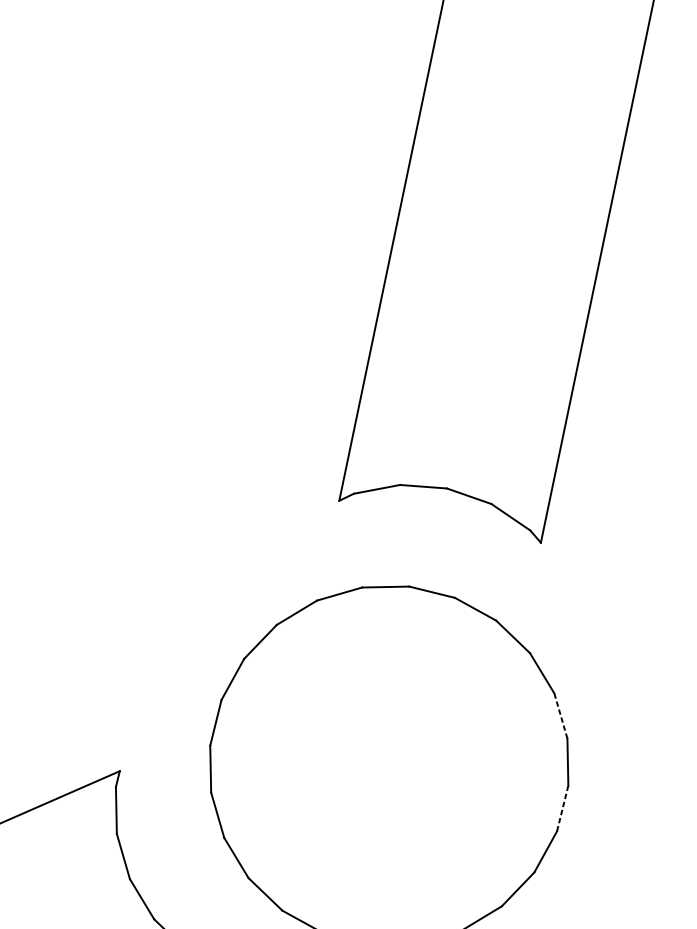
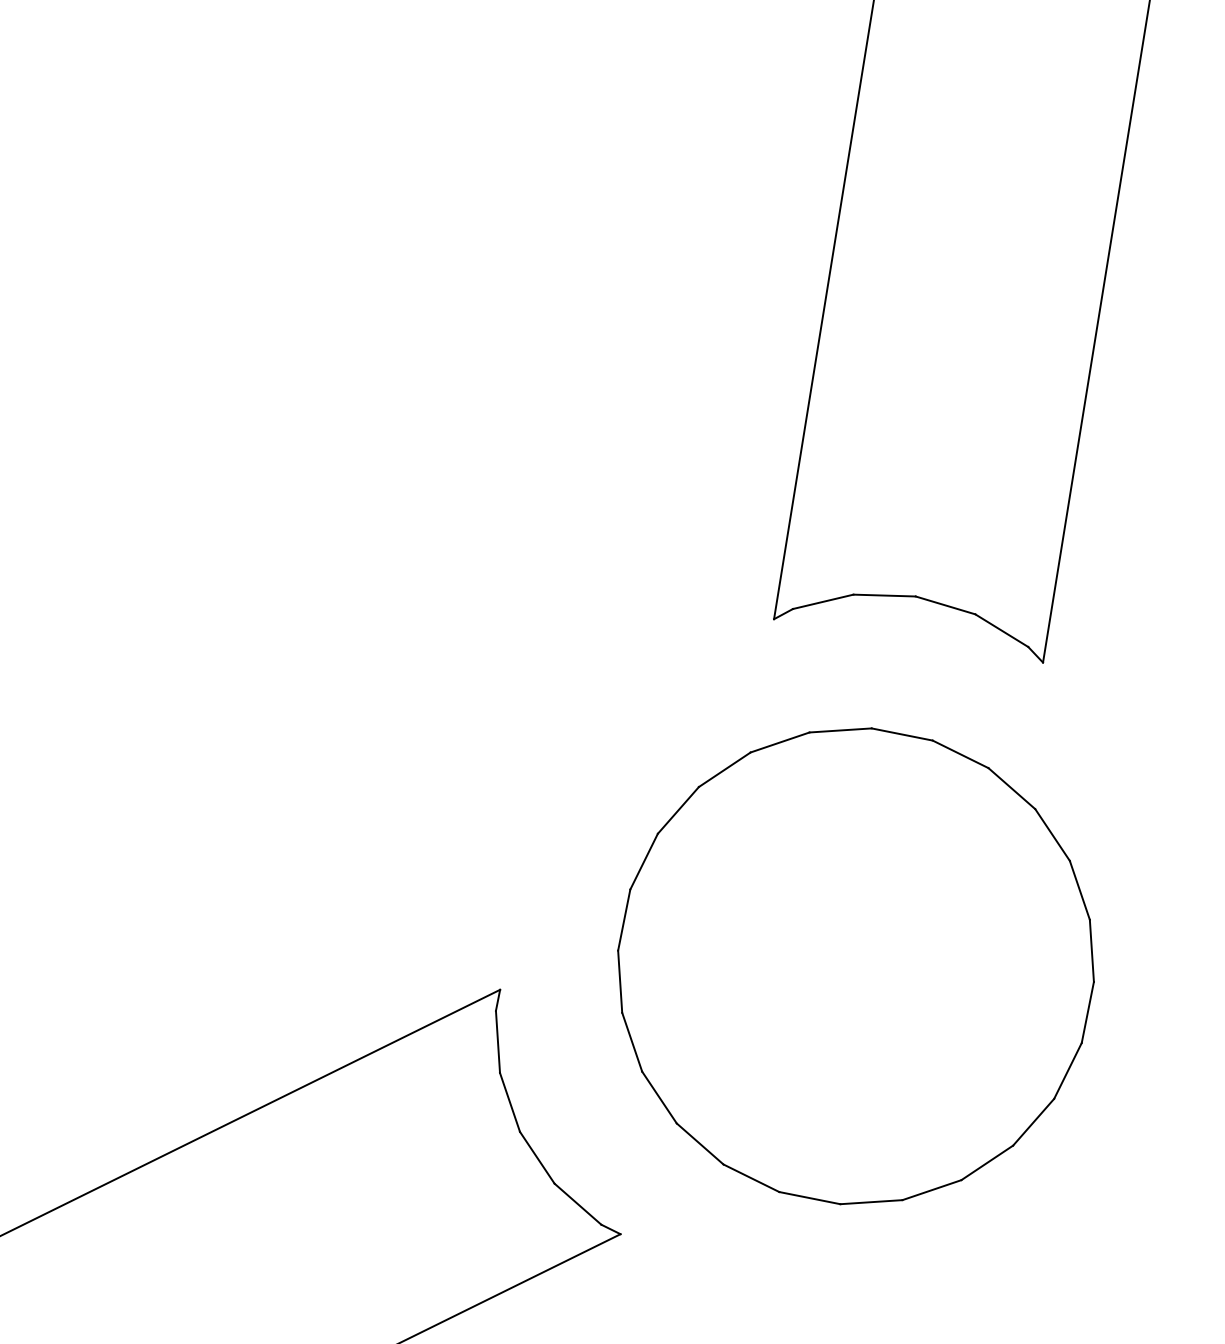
line: (560, 715) -> (1079, 889), dashed -> solid
line: (562, 808) -> (1087, 1012), dashed -> solid

